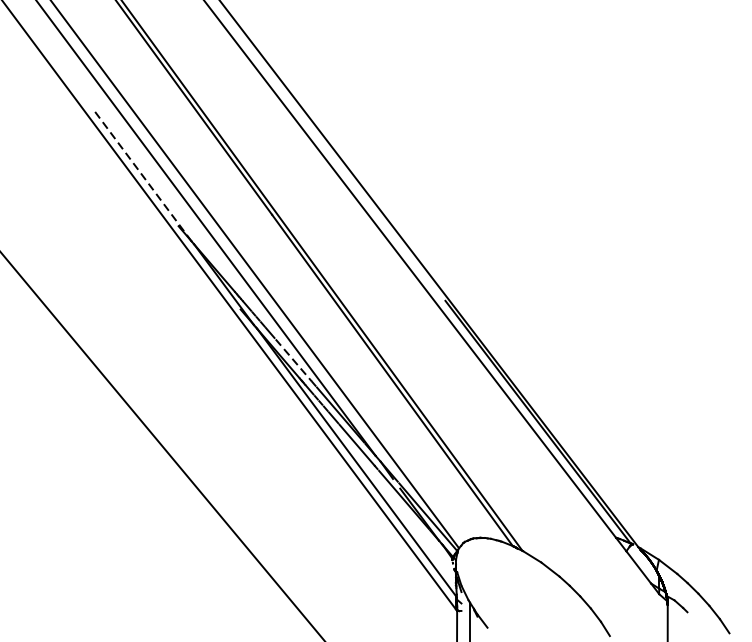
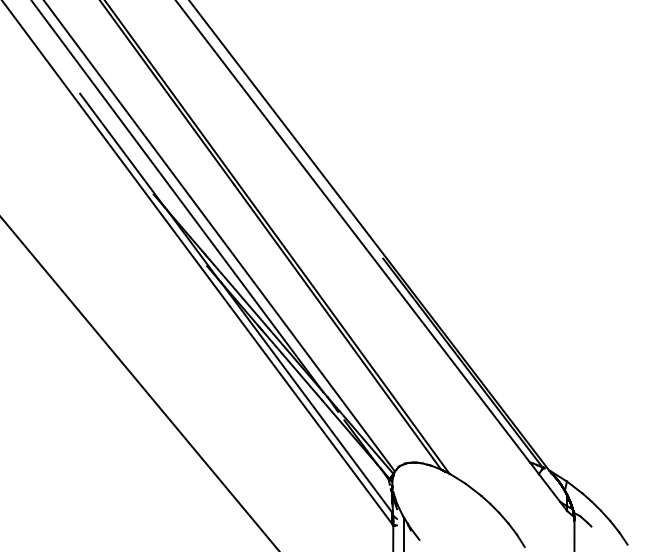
line: (142, 175) -> (122, 150), dashed -> solid
line: (293, 359) -> (252, 309), dashed -> solid

